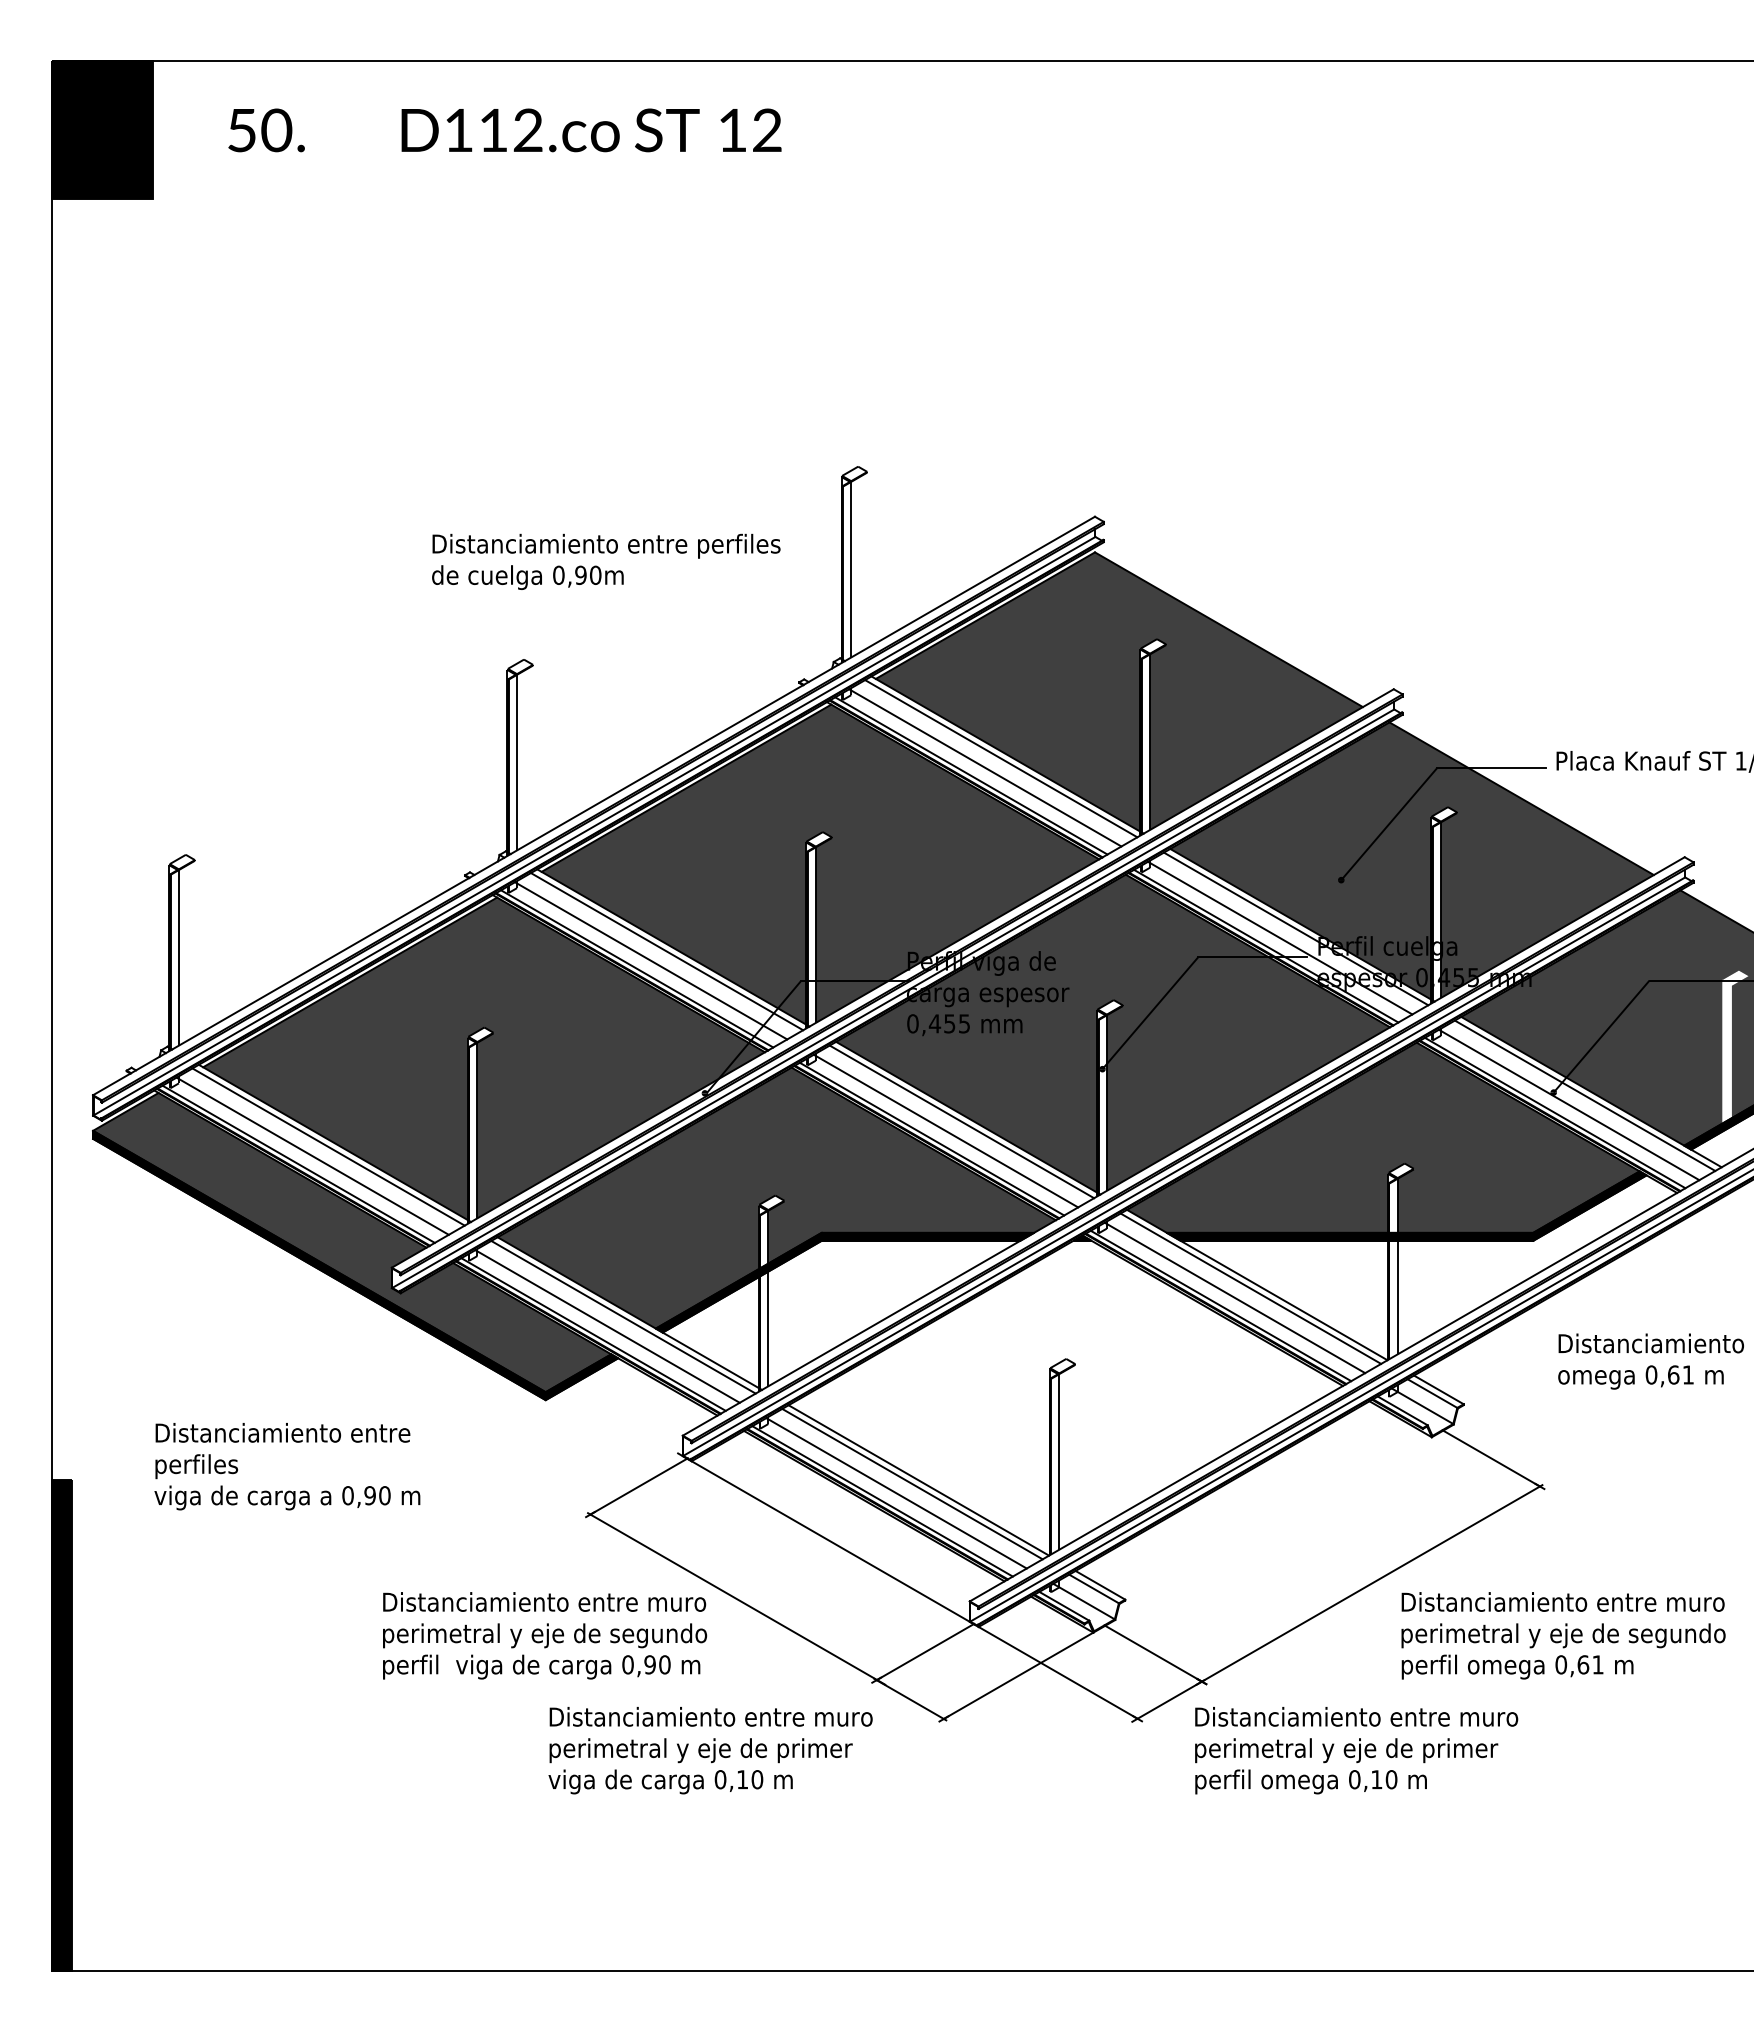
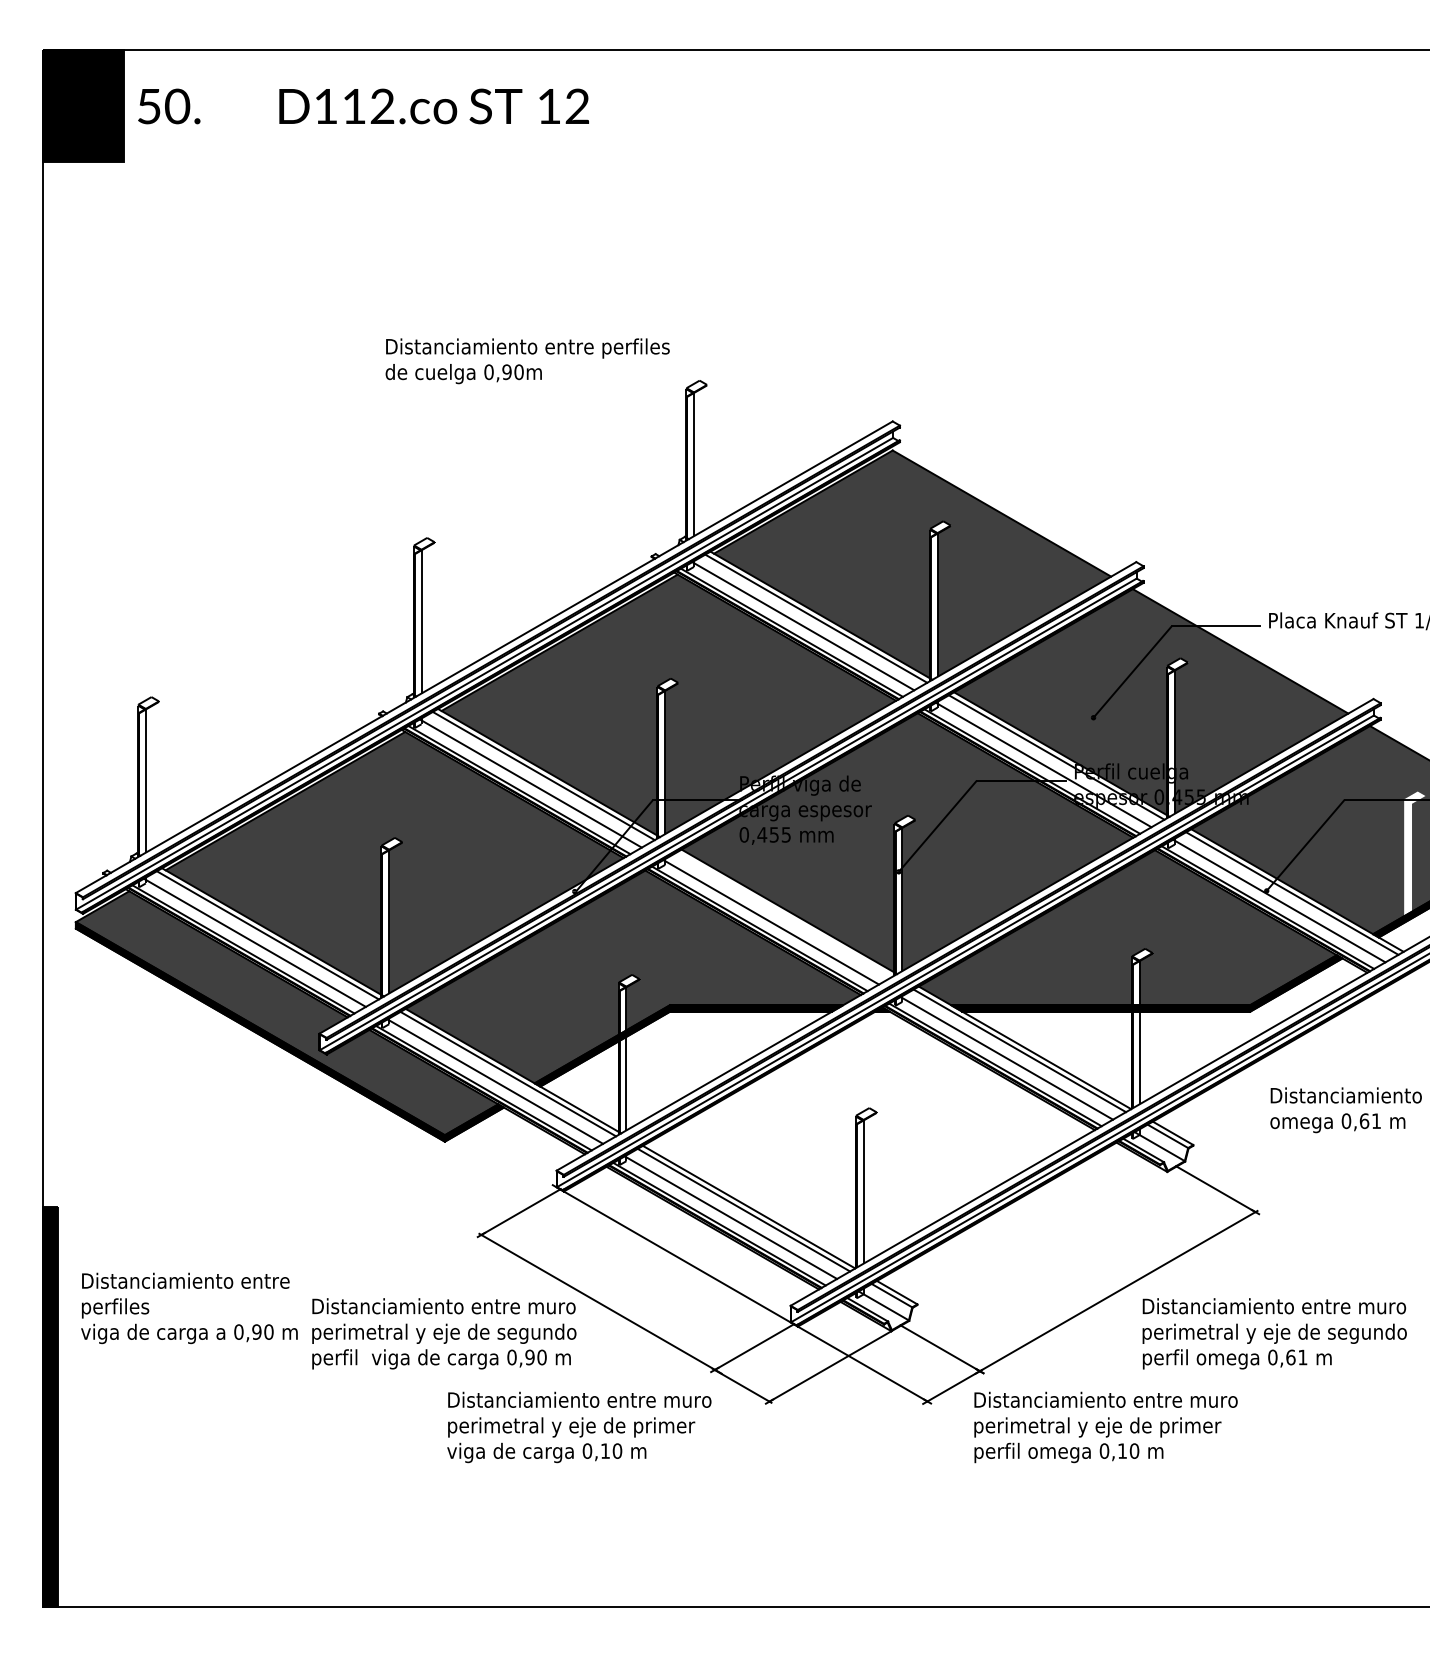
text: (504, 130) -> (363, 106), moved
text: (606, 561) -> (527, 360), moved
line: (961, 1121) -> (783, 914), removed
text: (287, 1466) -> (189, 1308), moved

